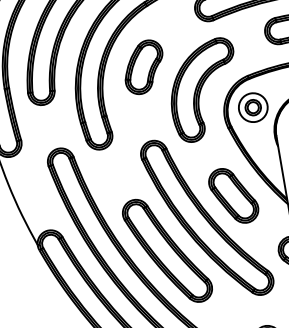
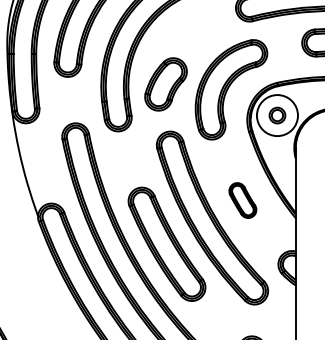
part: (143, 67) -> (165, 84), moved
circle: (253, 107) -> (277, 115), size x1.4
part: (233, 195) -> (242, 200), size x0.6

